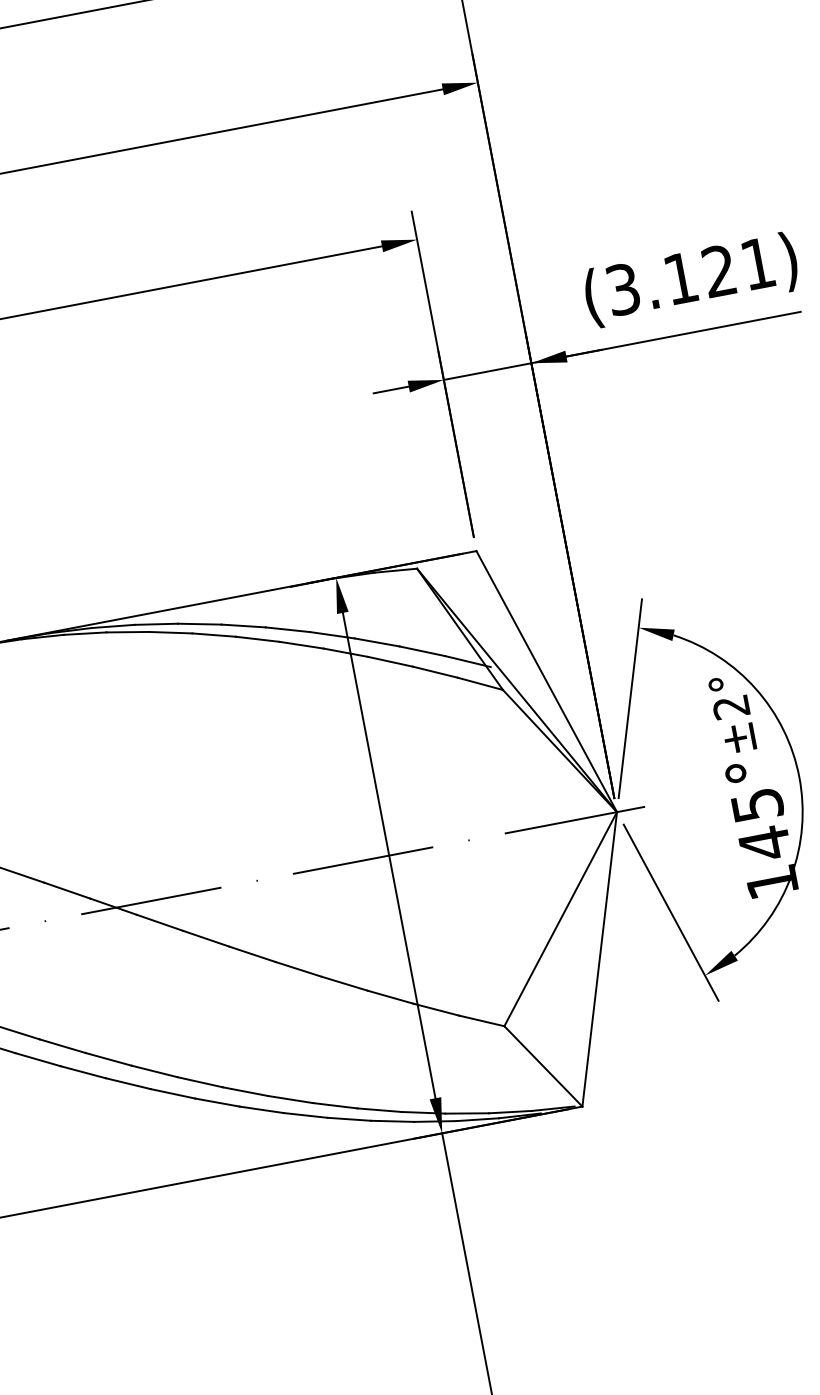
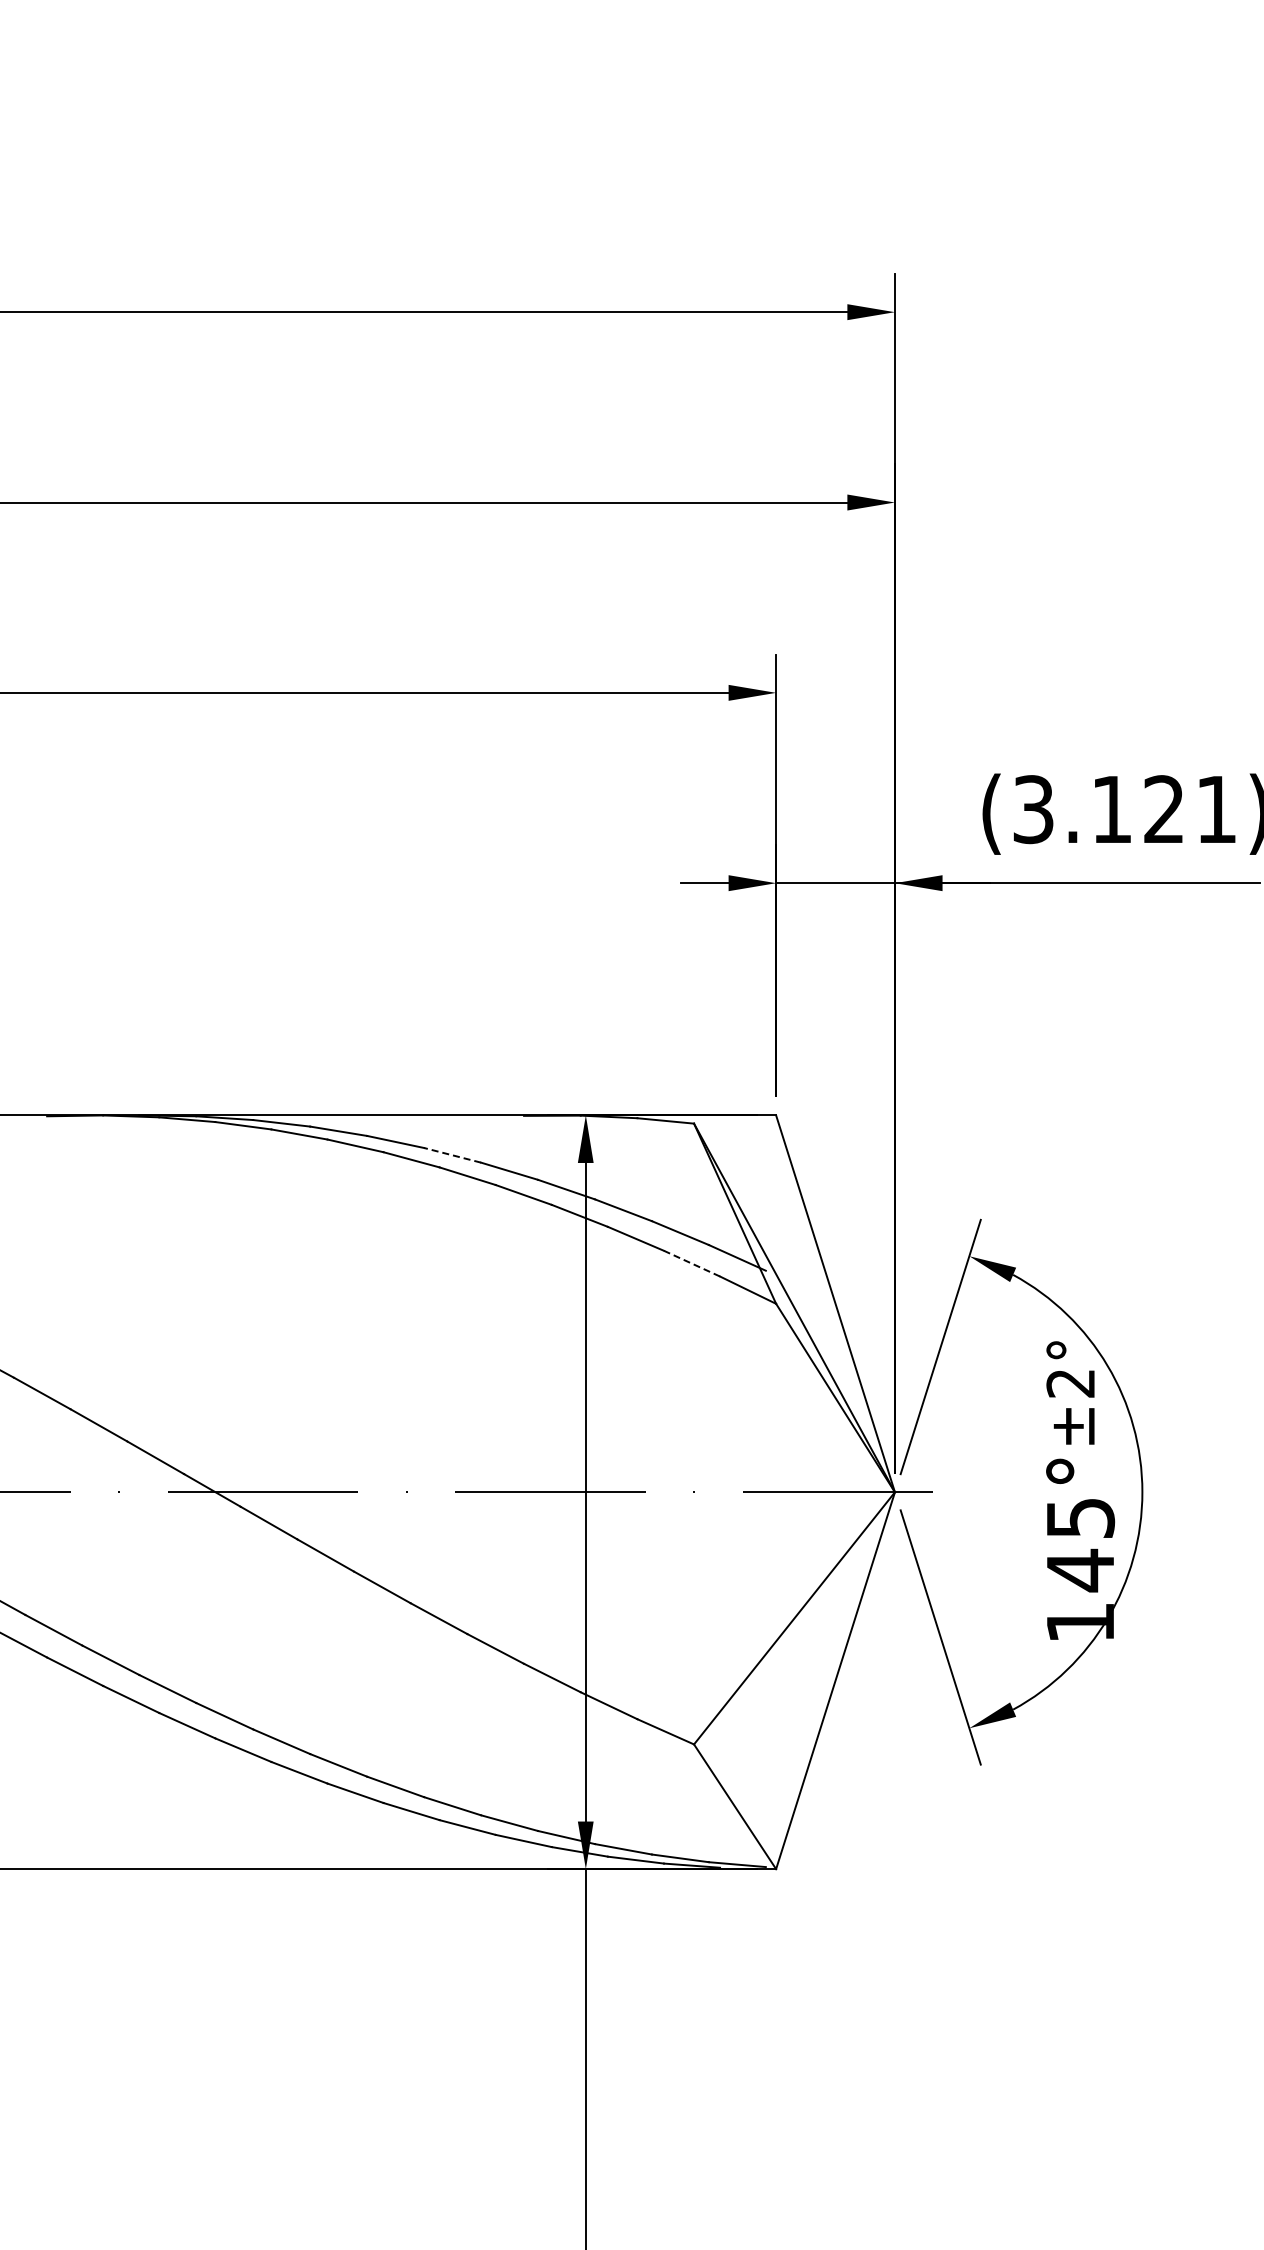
line: (243, 626) -> (452, 1155), solid -> dashed
line: (435, 672) -> (692, 1263), solid -> dashed

